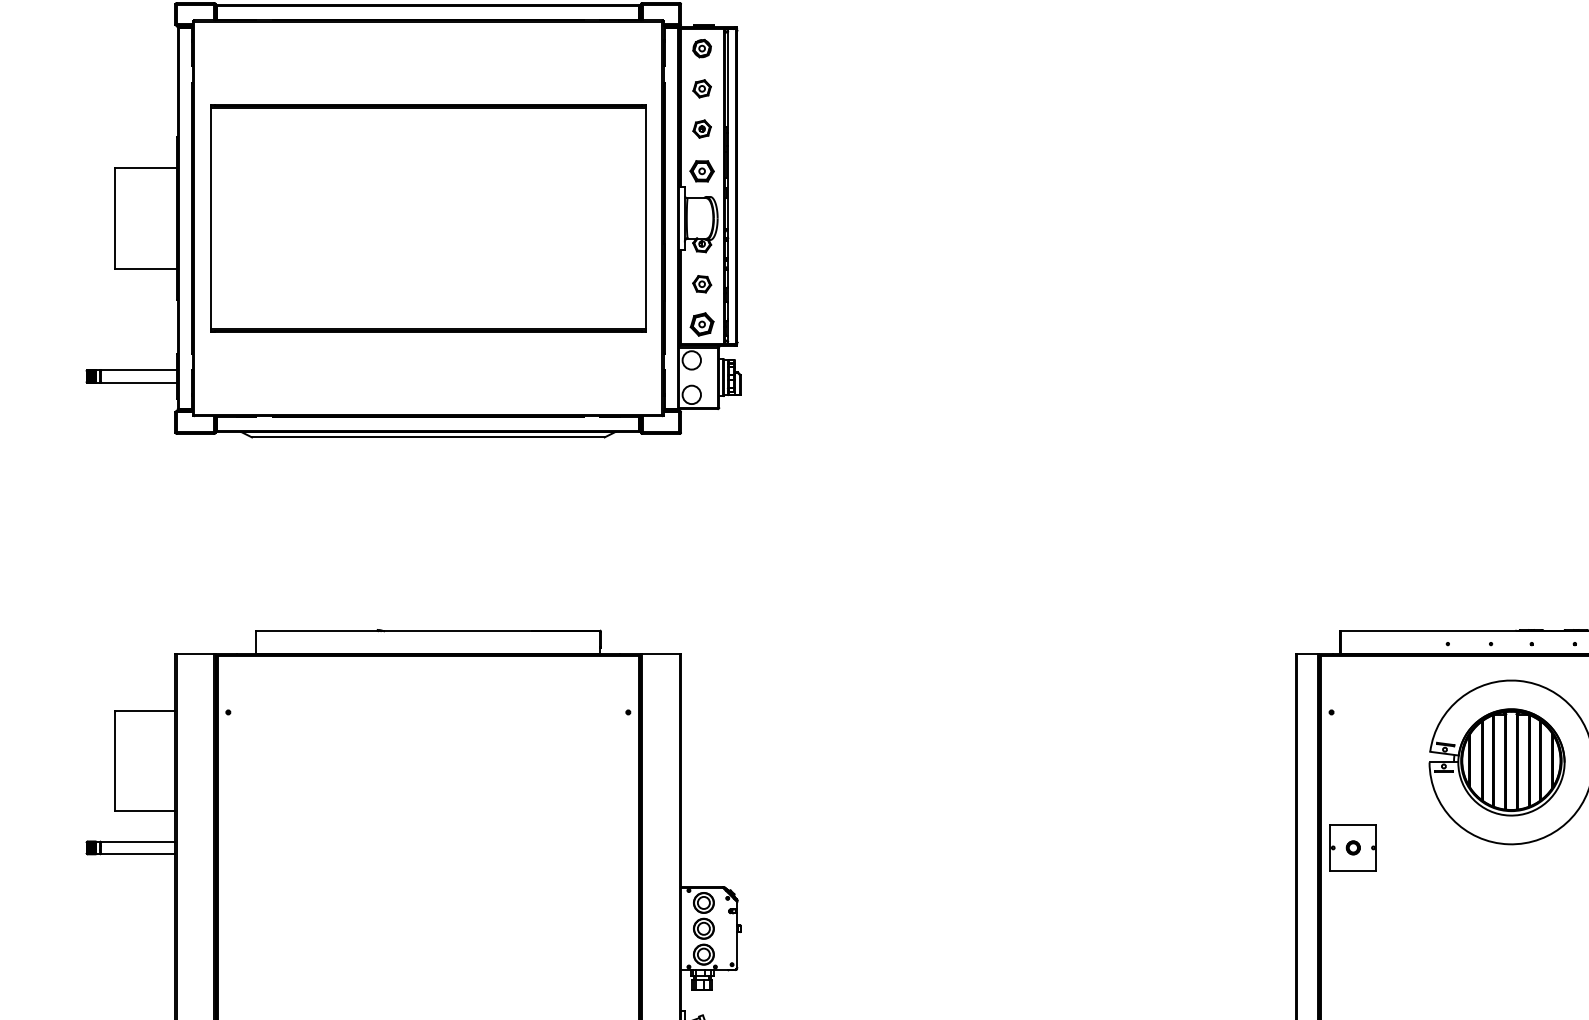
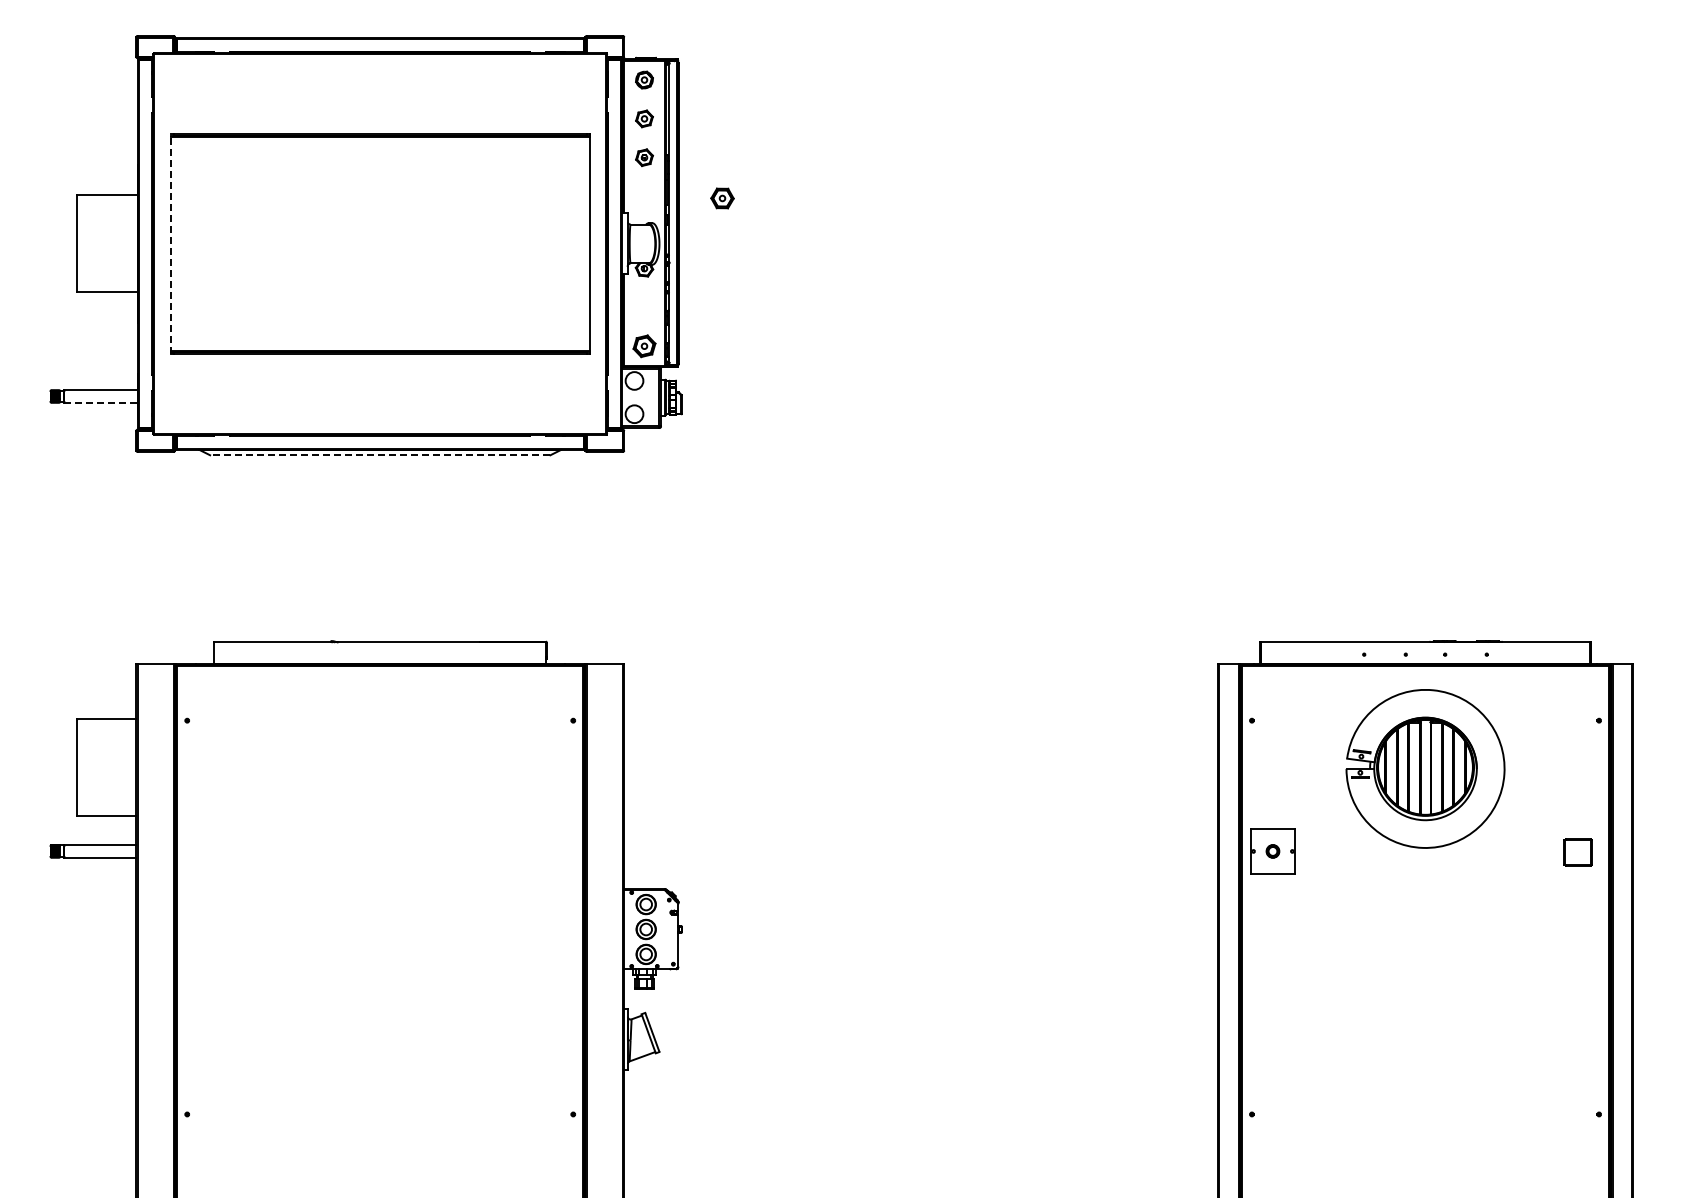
part: (702, 171) -> (722, 198), moved
line: (210, 217) -> (170, 243), solid -> dashed
part: (702, 284) -> (644, 307), removed
line: (139, 382) -> (101, 402), solid -> dashed
line: (427, 437) -> (379, 455), solid -> dashed

